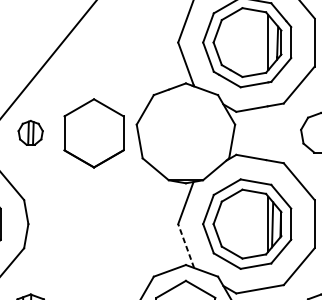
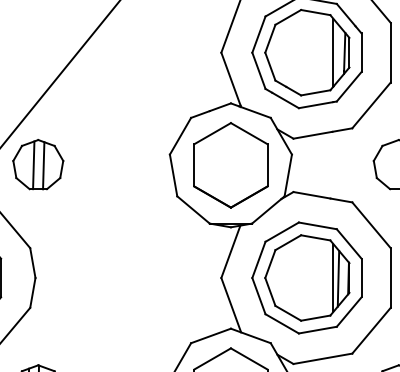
part: (30, 132) -> (38, 164), size x1.67
part: (93, 133) -> (230, 165), moved
line: (186, 246) -> (231, 305), dashed -> solid

